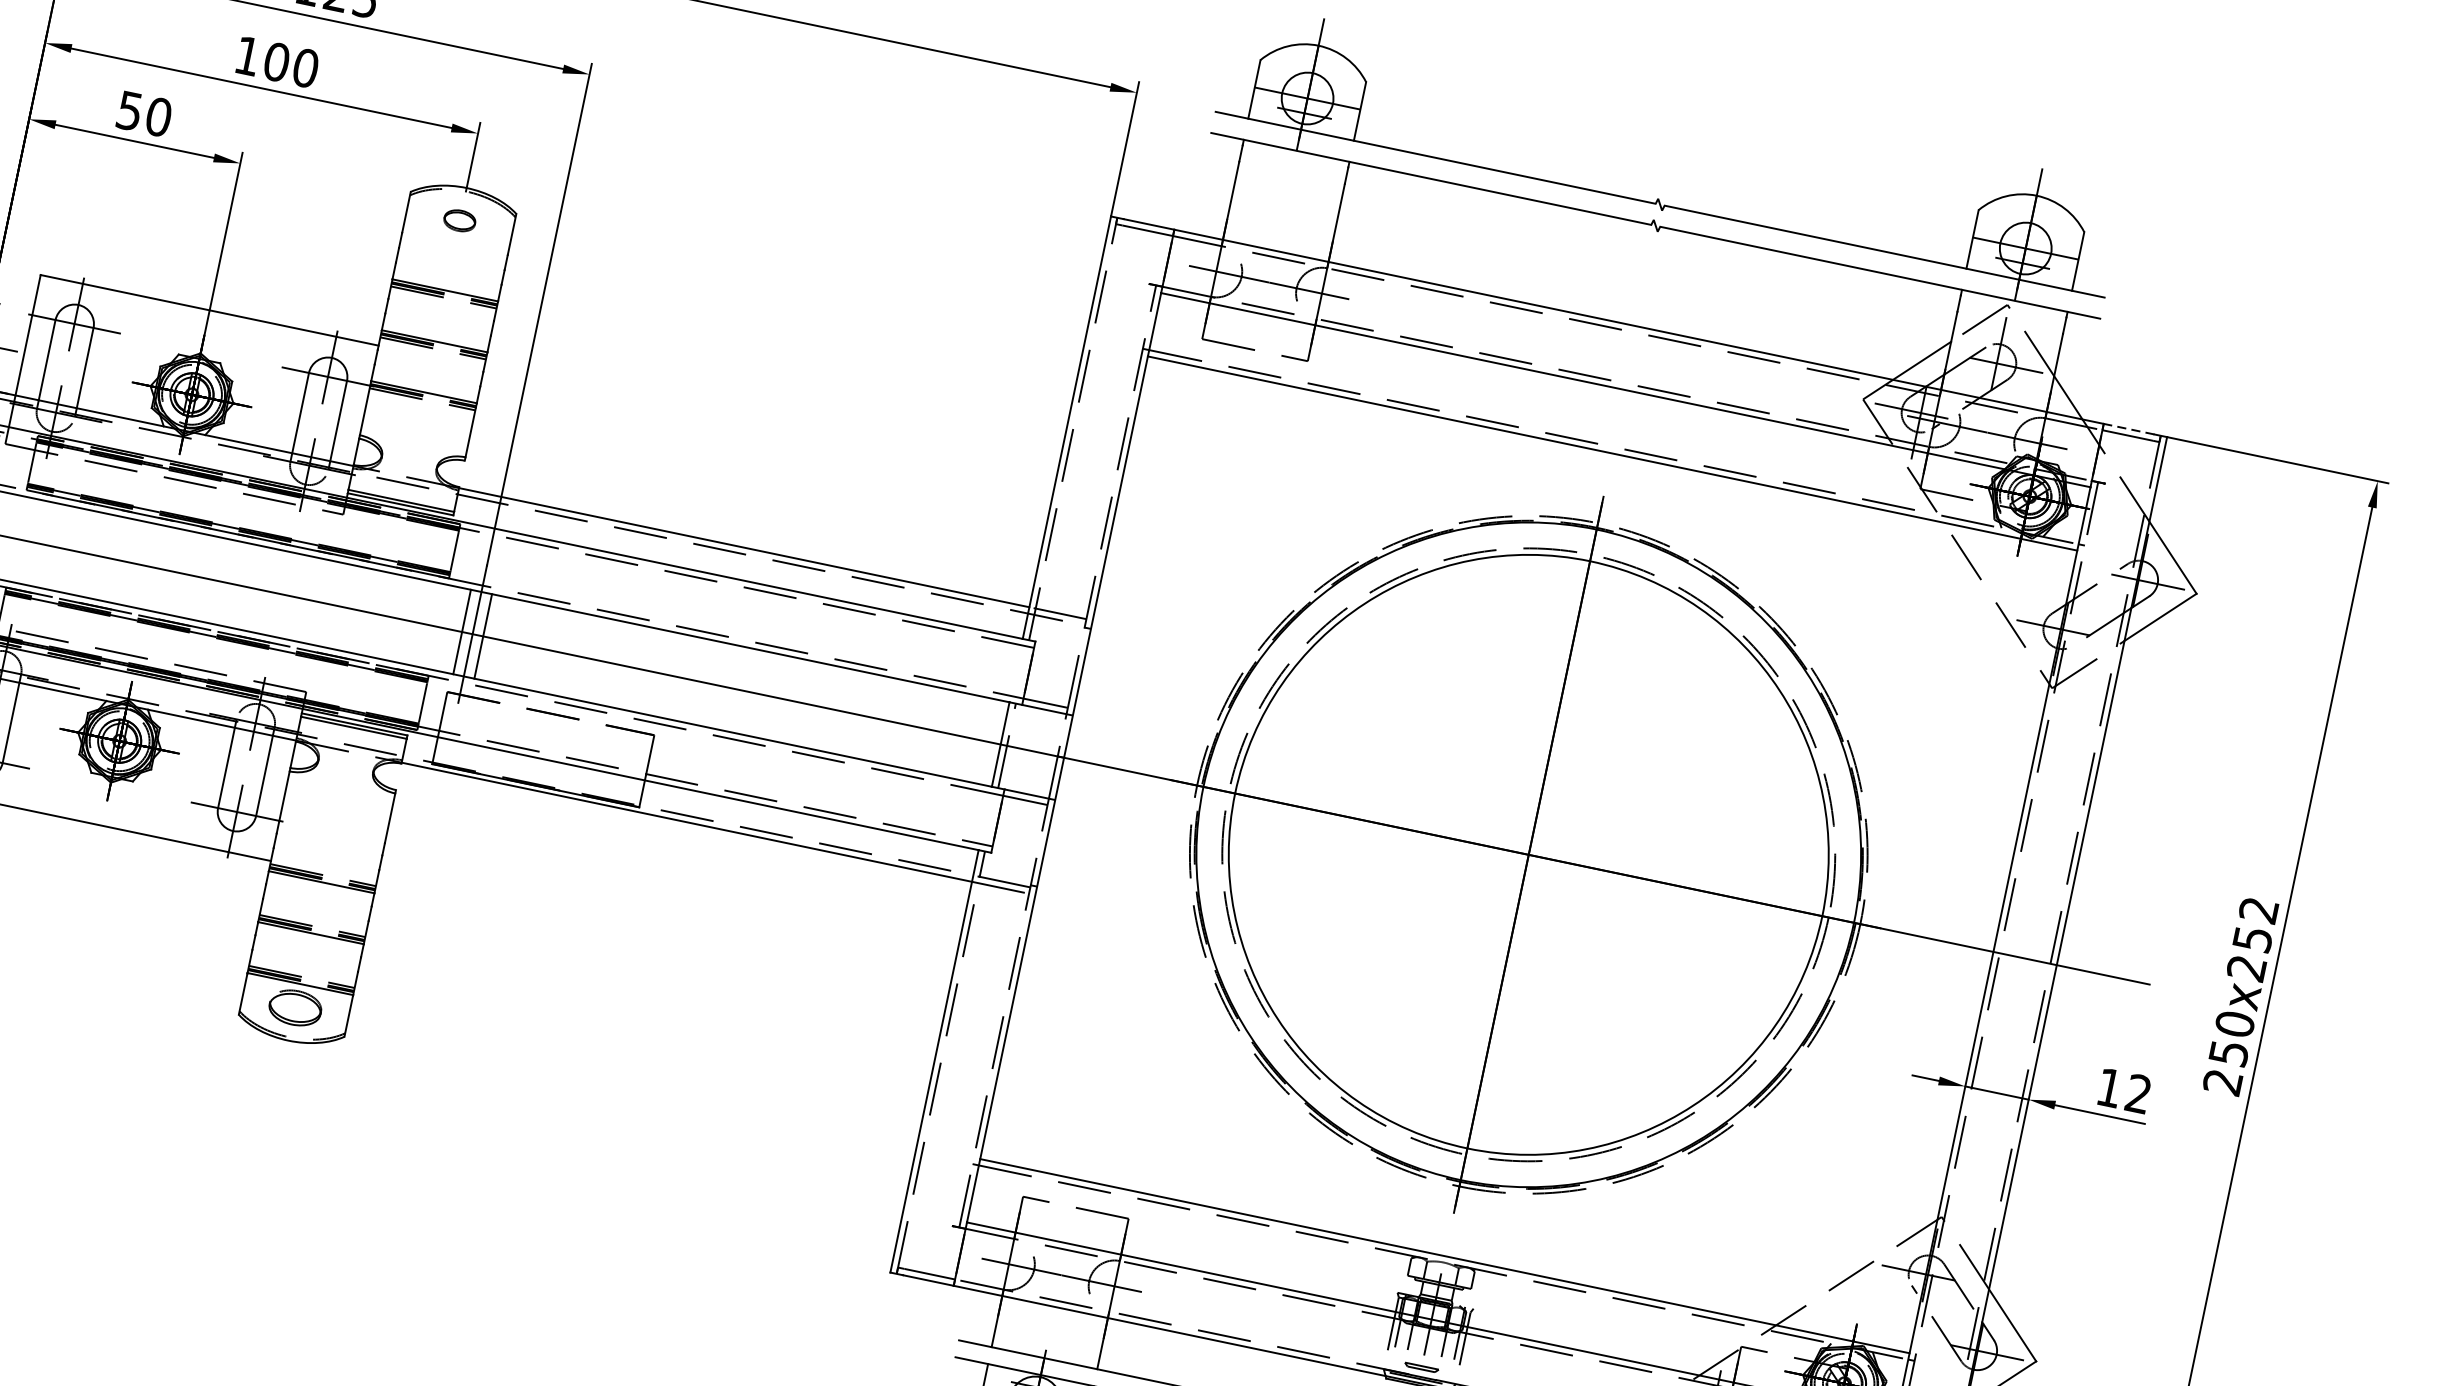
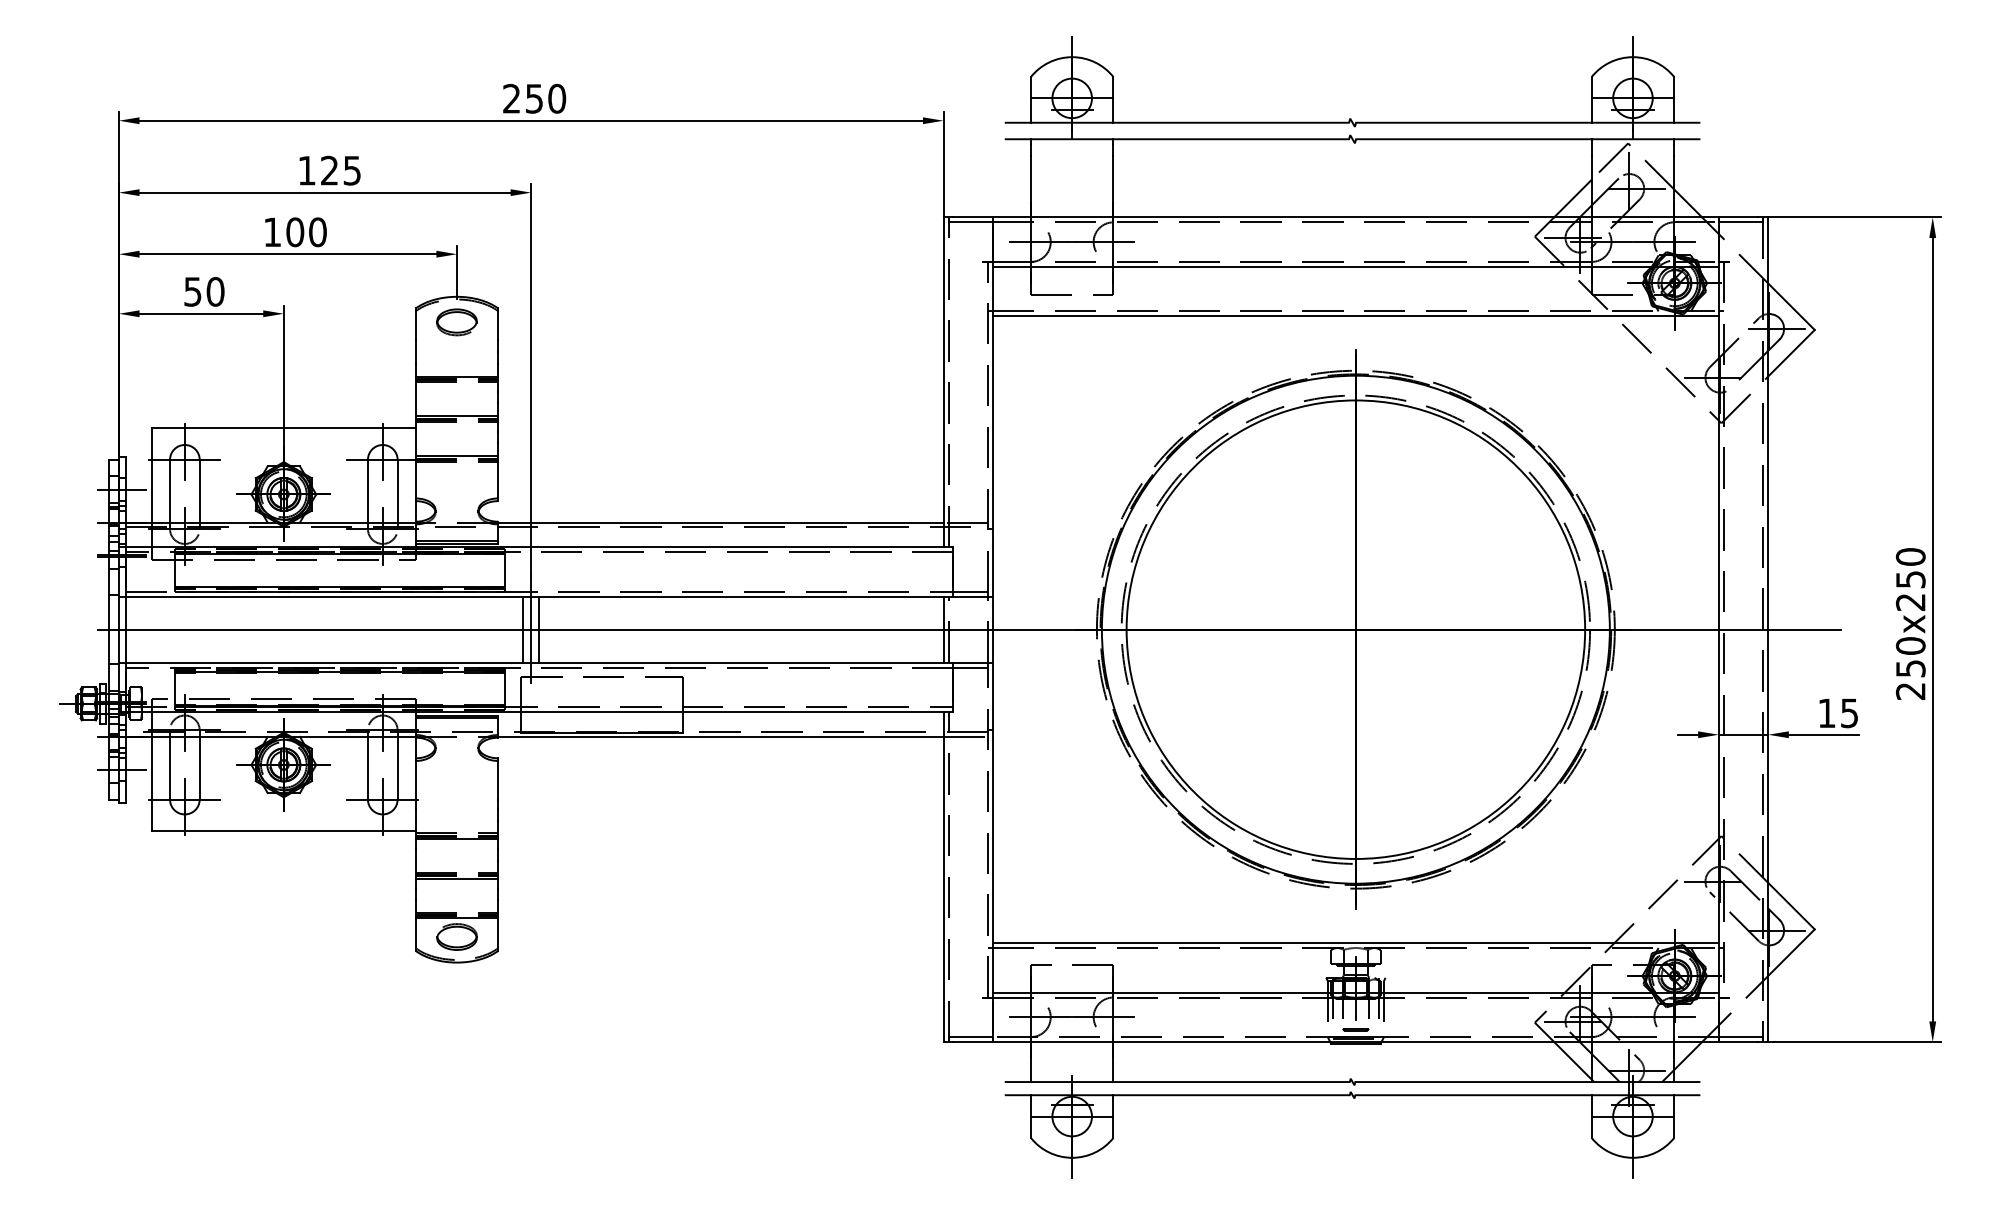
part: (459, 220) -> (456, 322), size x1.67
line: (2129, 429) -> (1738, 217), dashed -> solid
text: (2258, 909) -> (1910, 556), x252 -> x250
text: (2138, 1094) -> (1849, 713), 12 -> 15

